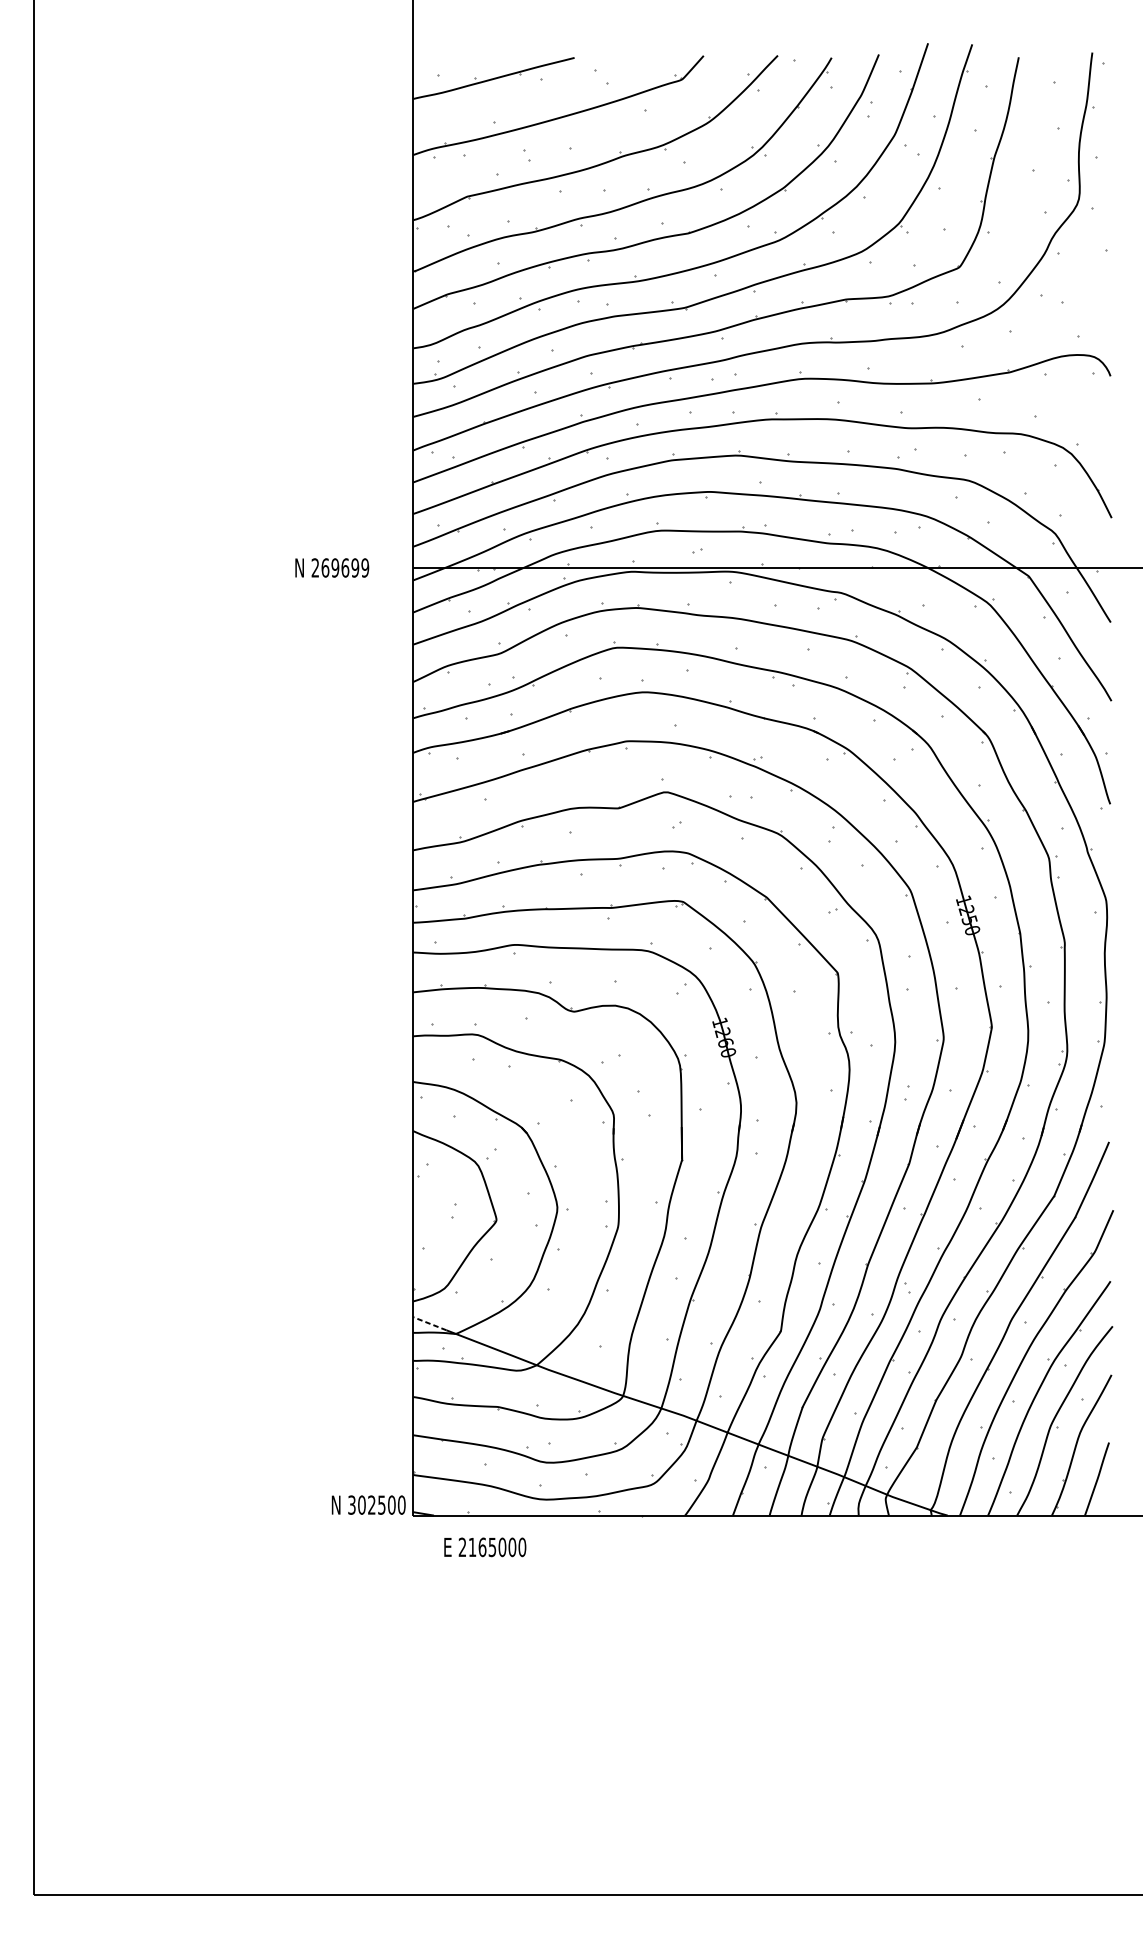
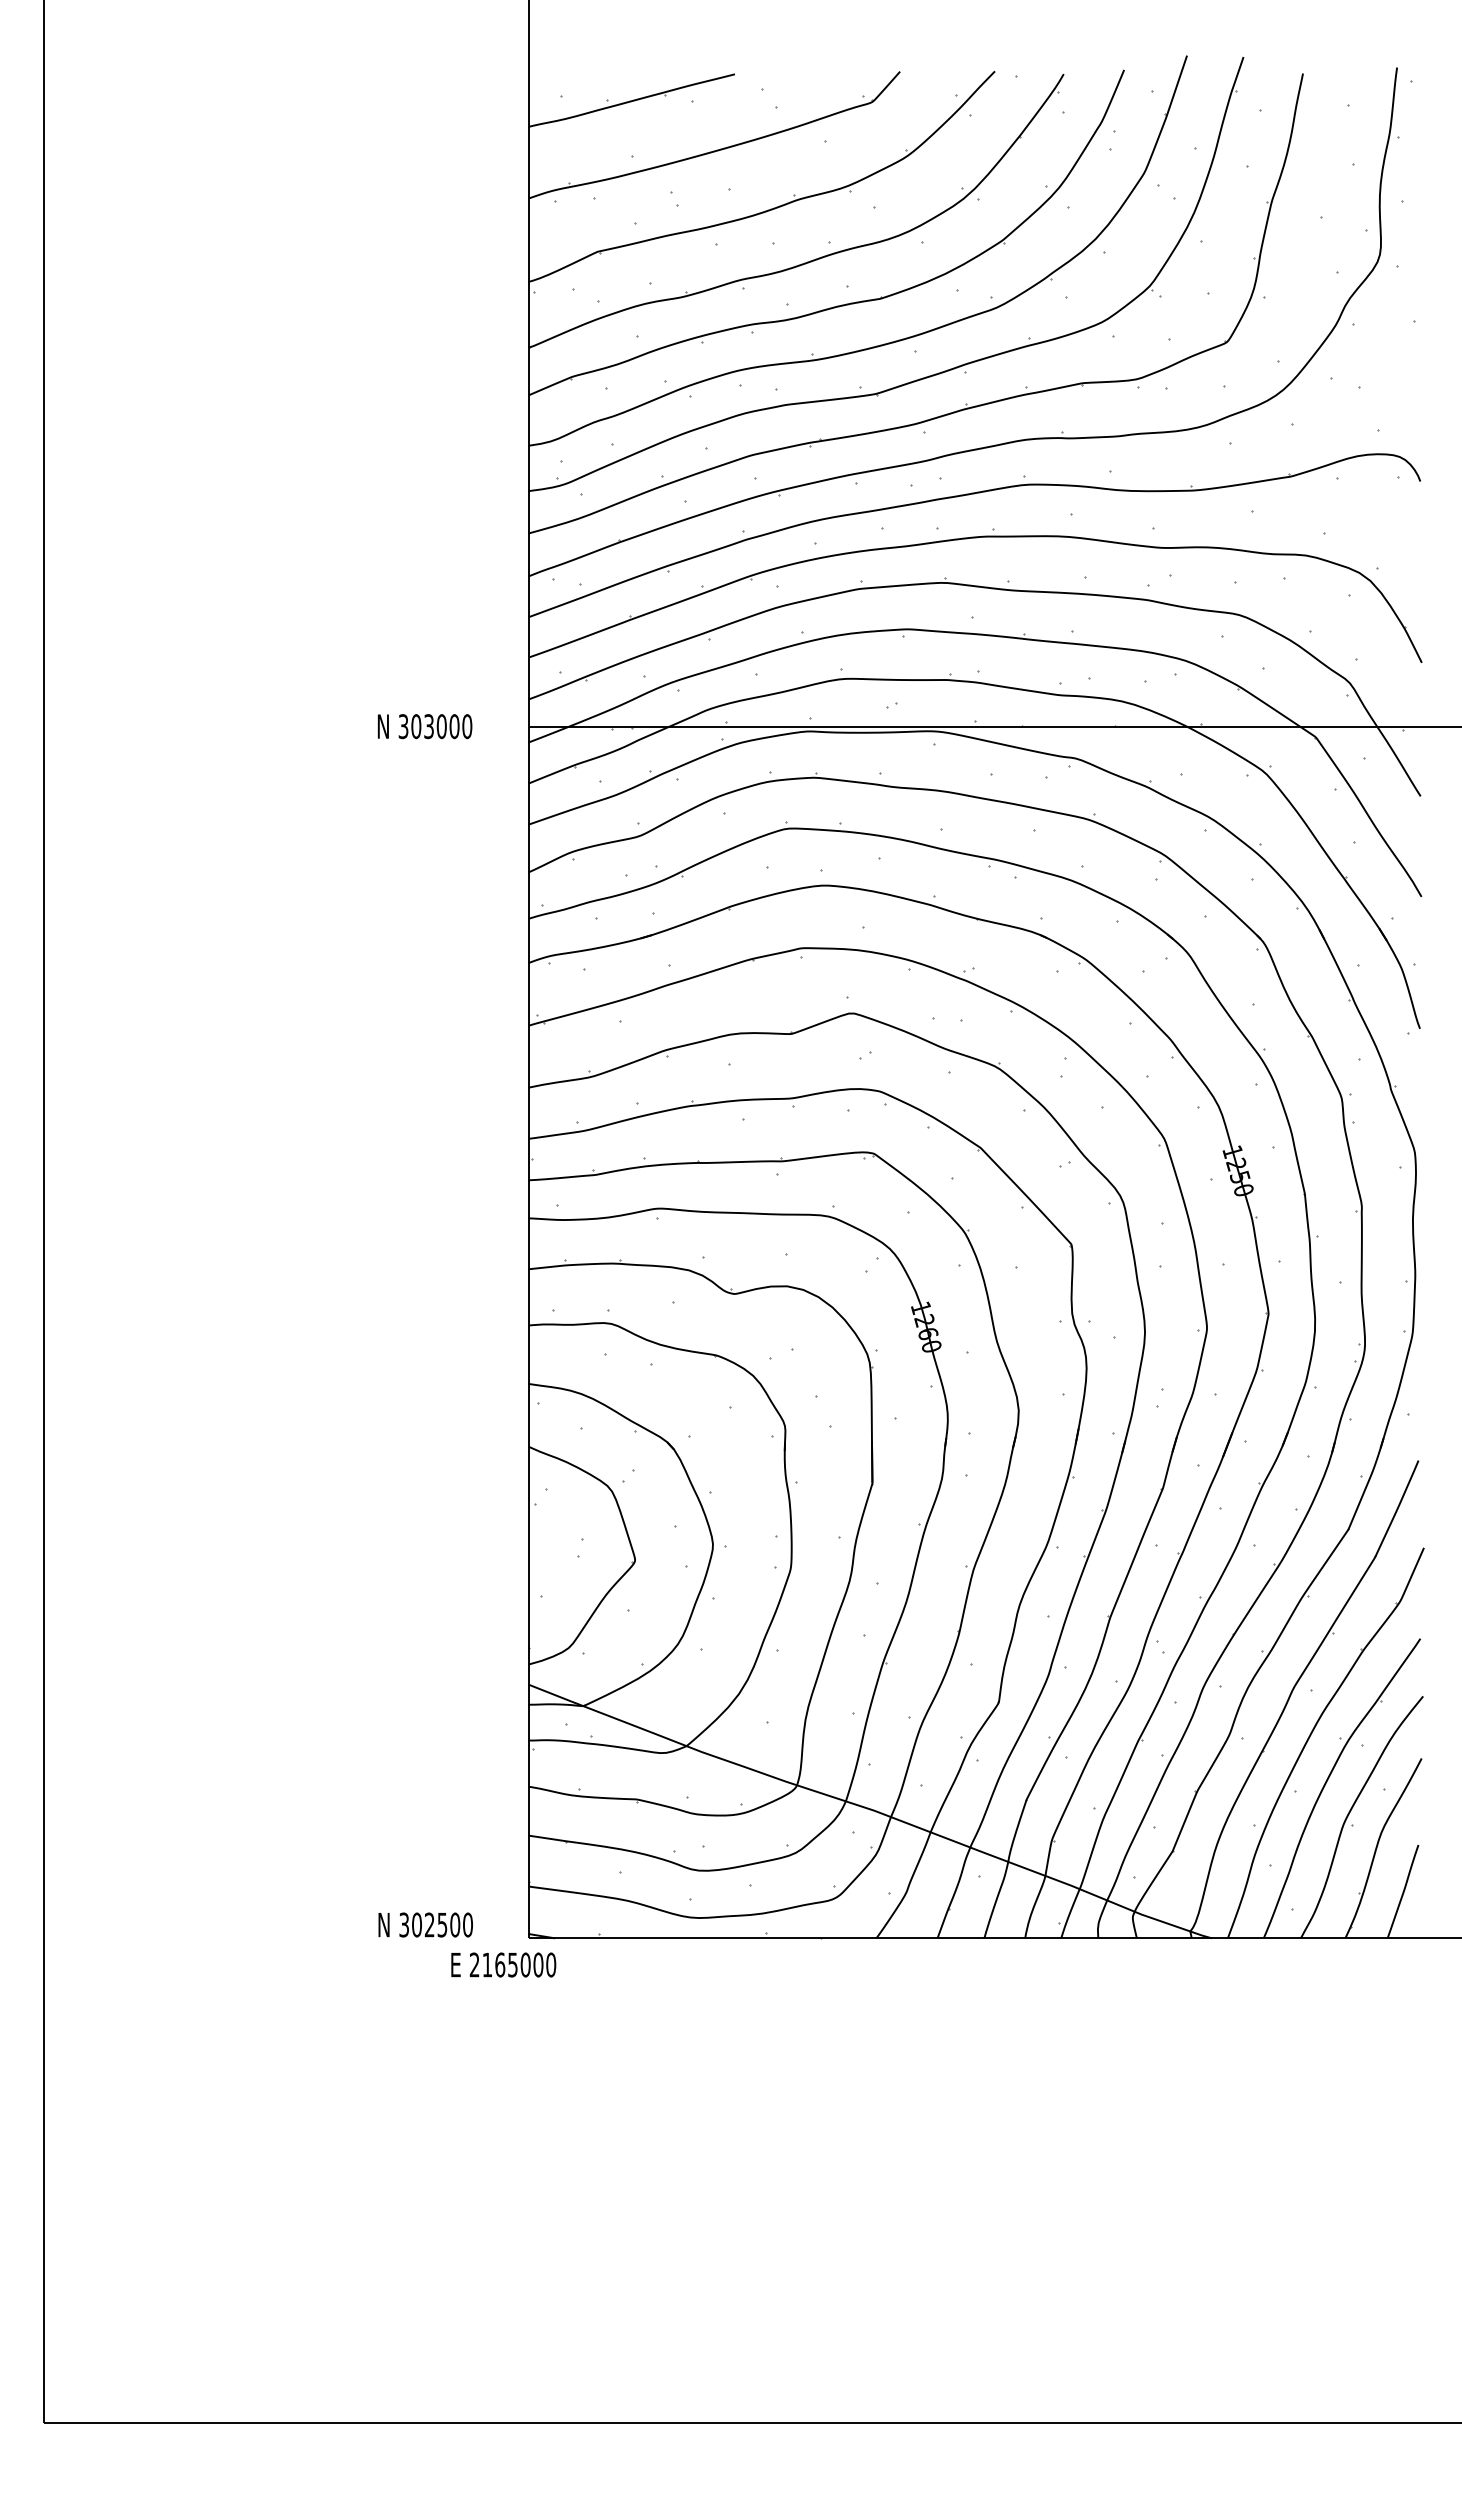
text: (340, 567) -> (435, 726), 269699 -> 303000
line: (429, 1324) -> (549, 1693), dashed -> solid
text: (368, 1504) -> (425, 1924), moved
text: (485, 1546) -> (503, 1964), moved

